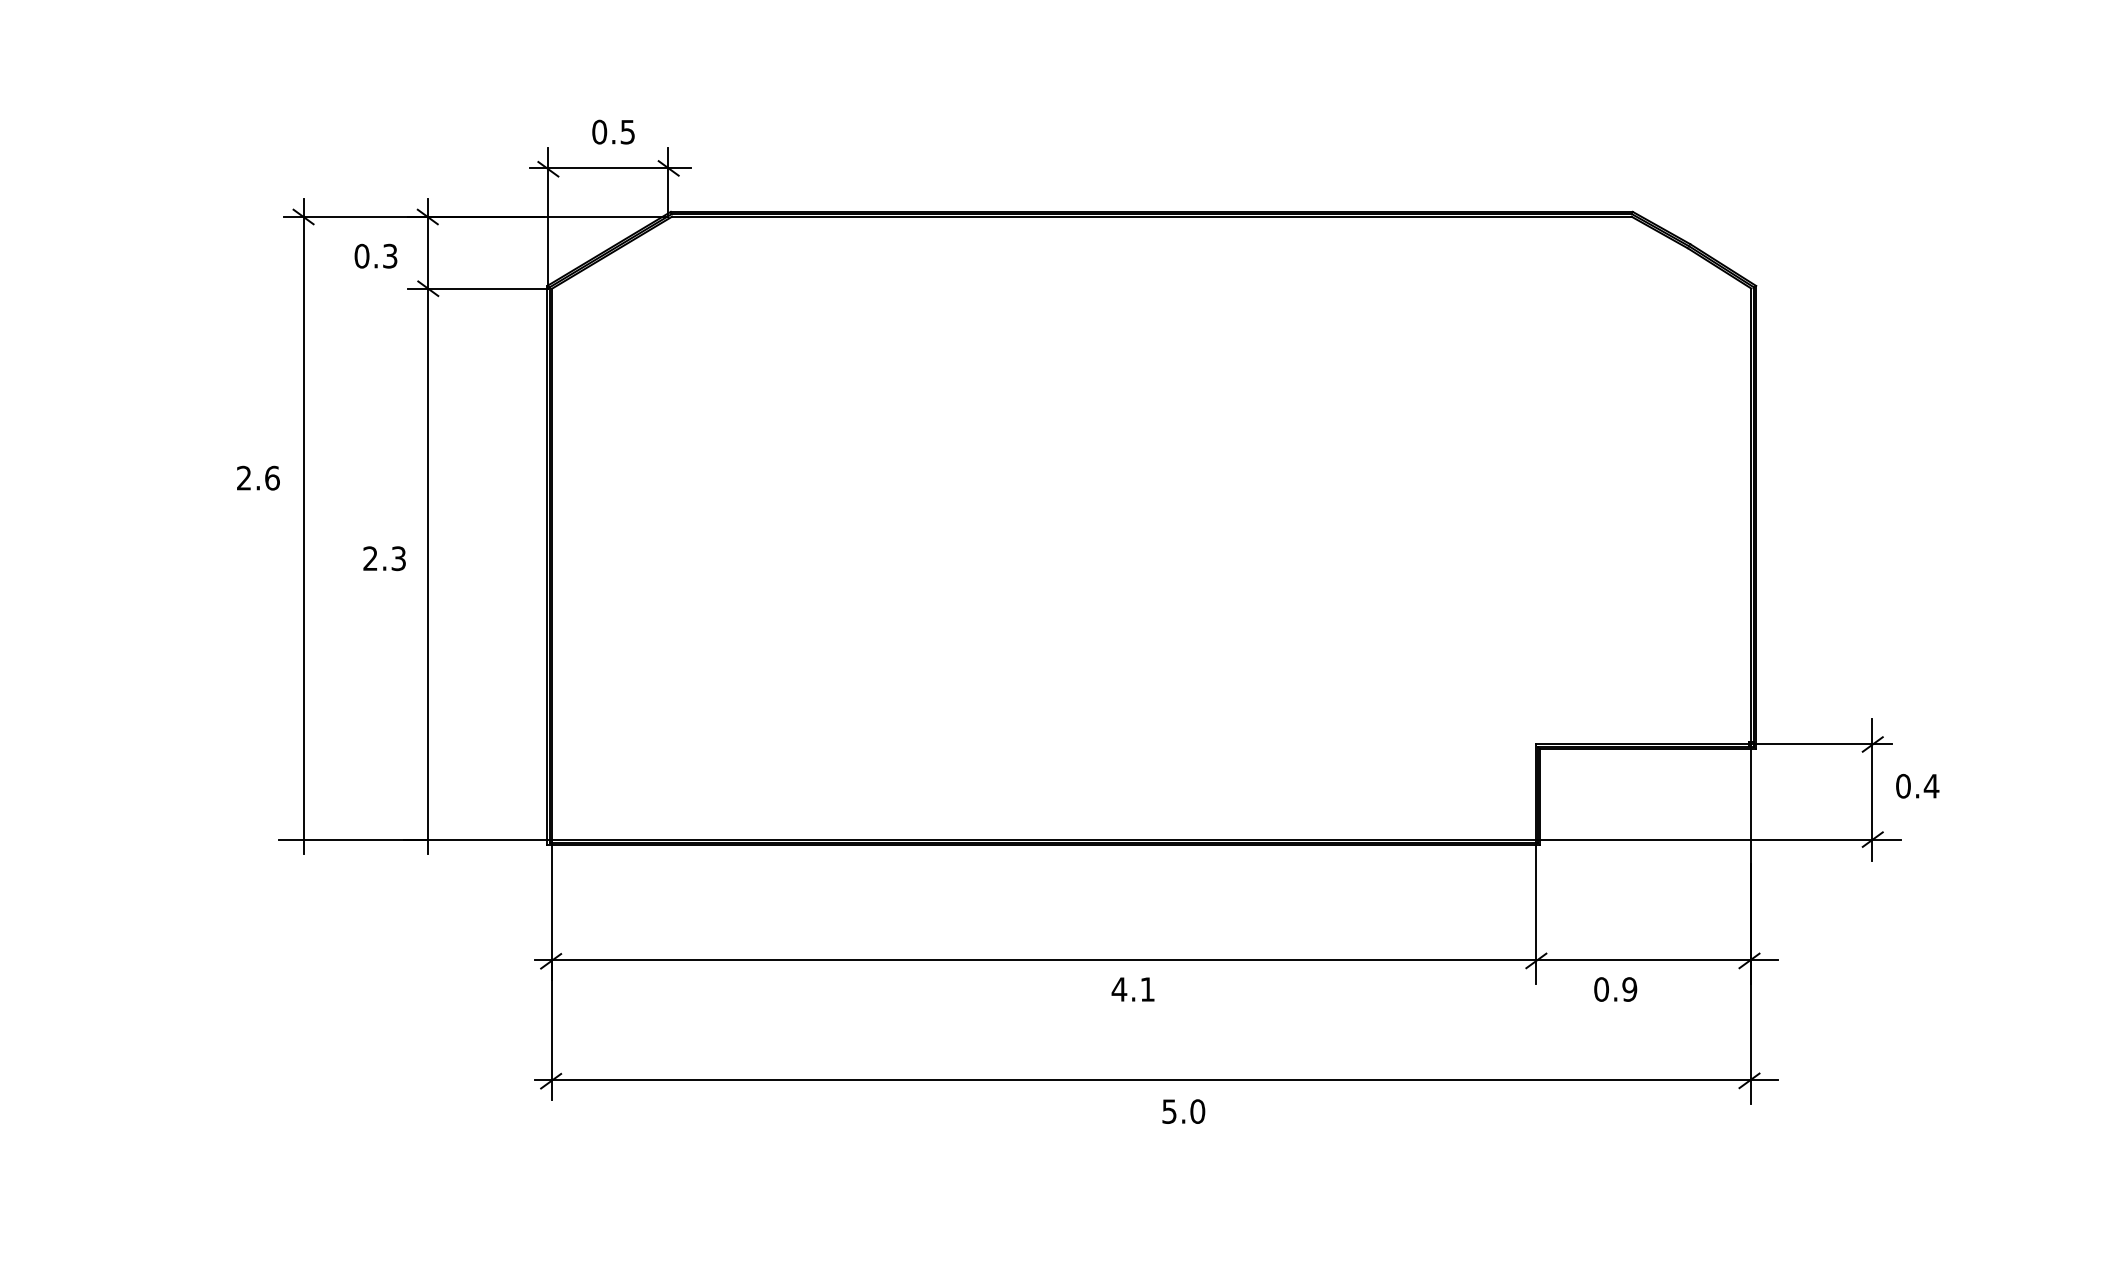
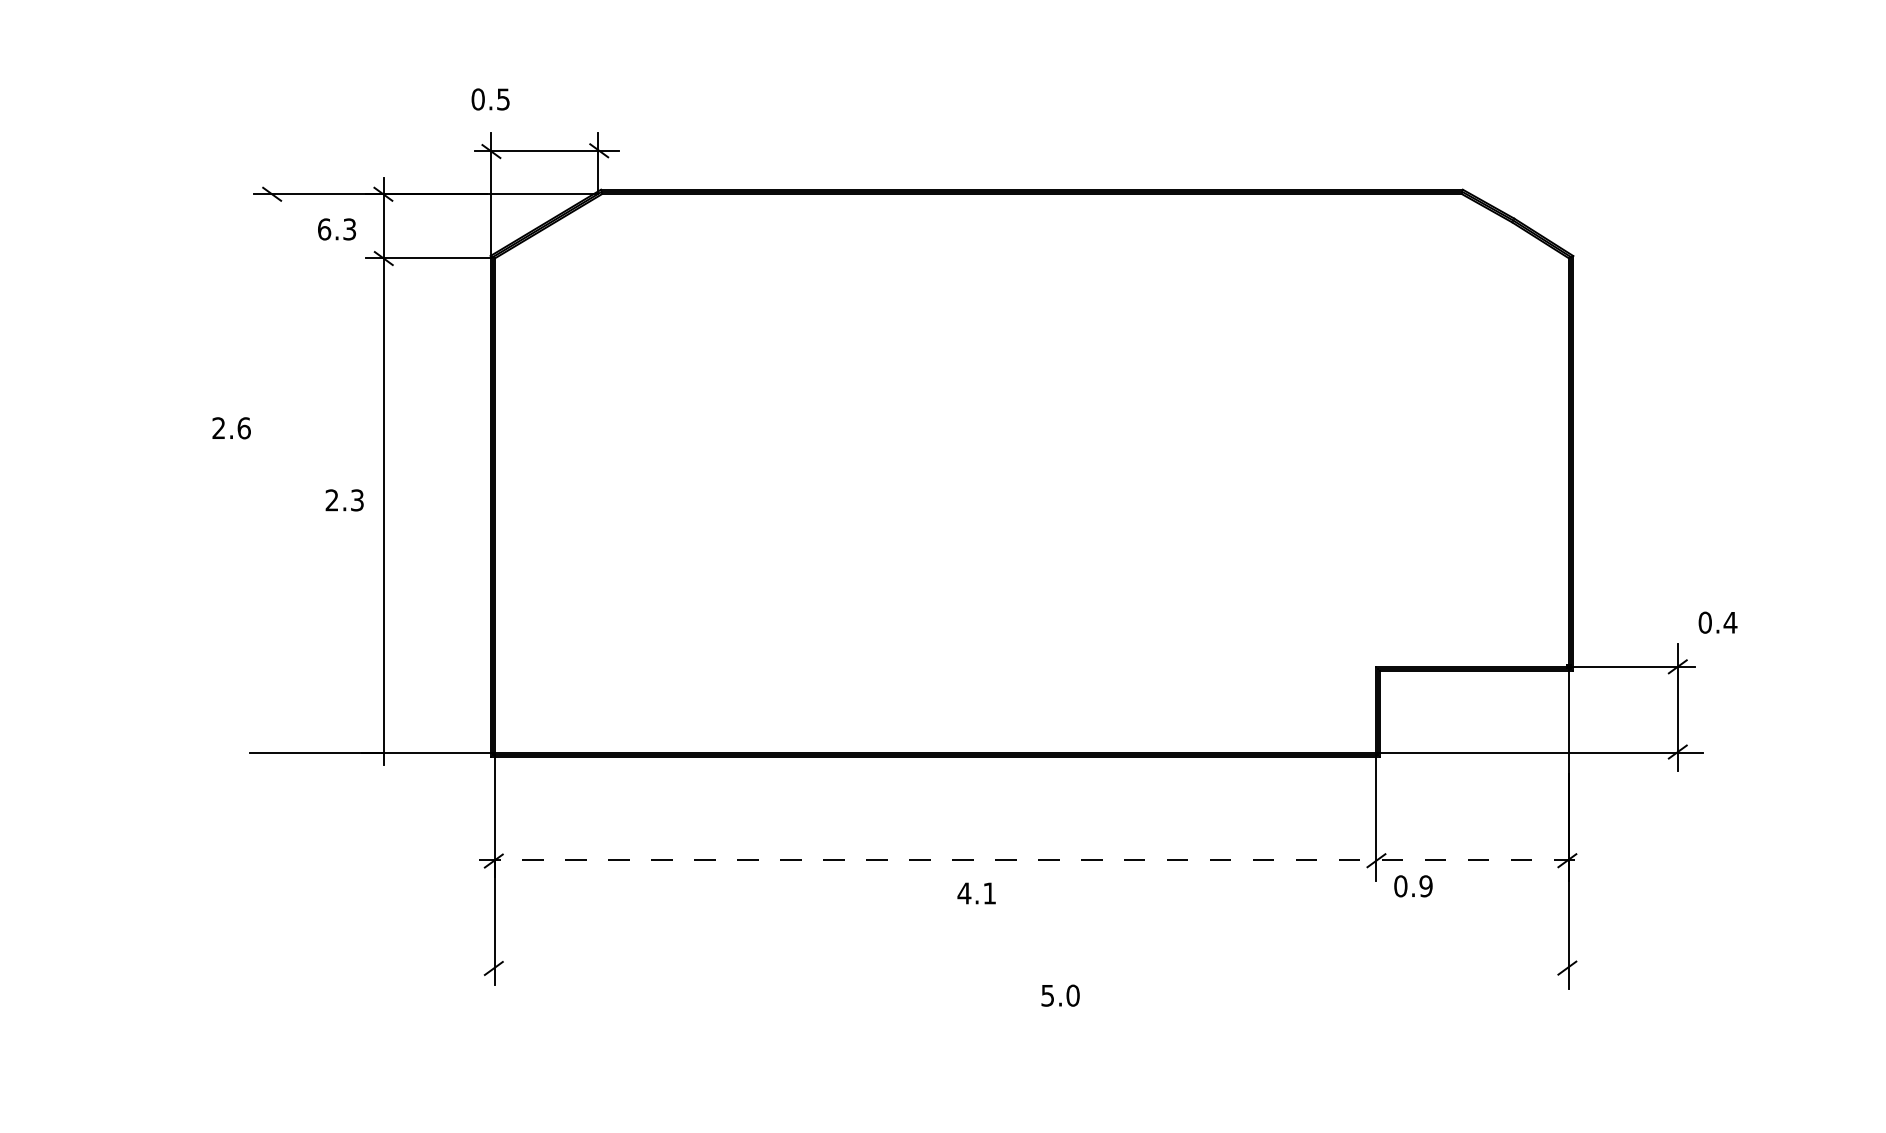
text: (613, 131) -> (490, 98), moved
text: (361, 255) -> (324, 228), 0.3 -> 6.3
line: (303, 526) -> (272, 471), removed
text: (1917, 786) -> (1717, 622), moved
line: (1156, 960) -> (1036, 860), solid -> dashed
text: (1132, 989) -> (976, 893), moved
text: (1615, 989) -> (1413, 886), moved
line: (1156, 1080) -> (1036, 967), removed

